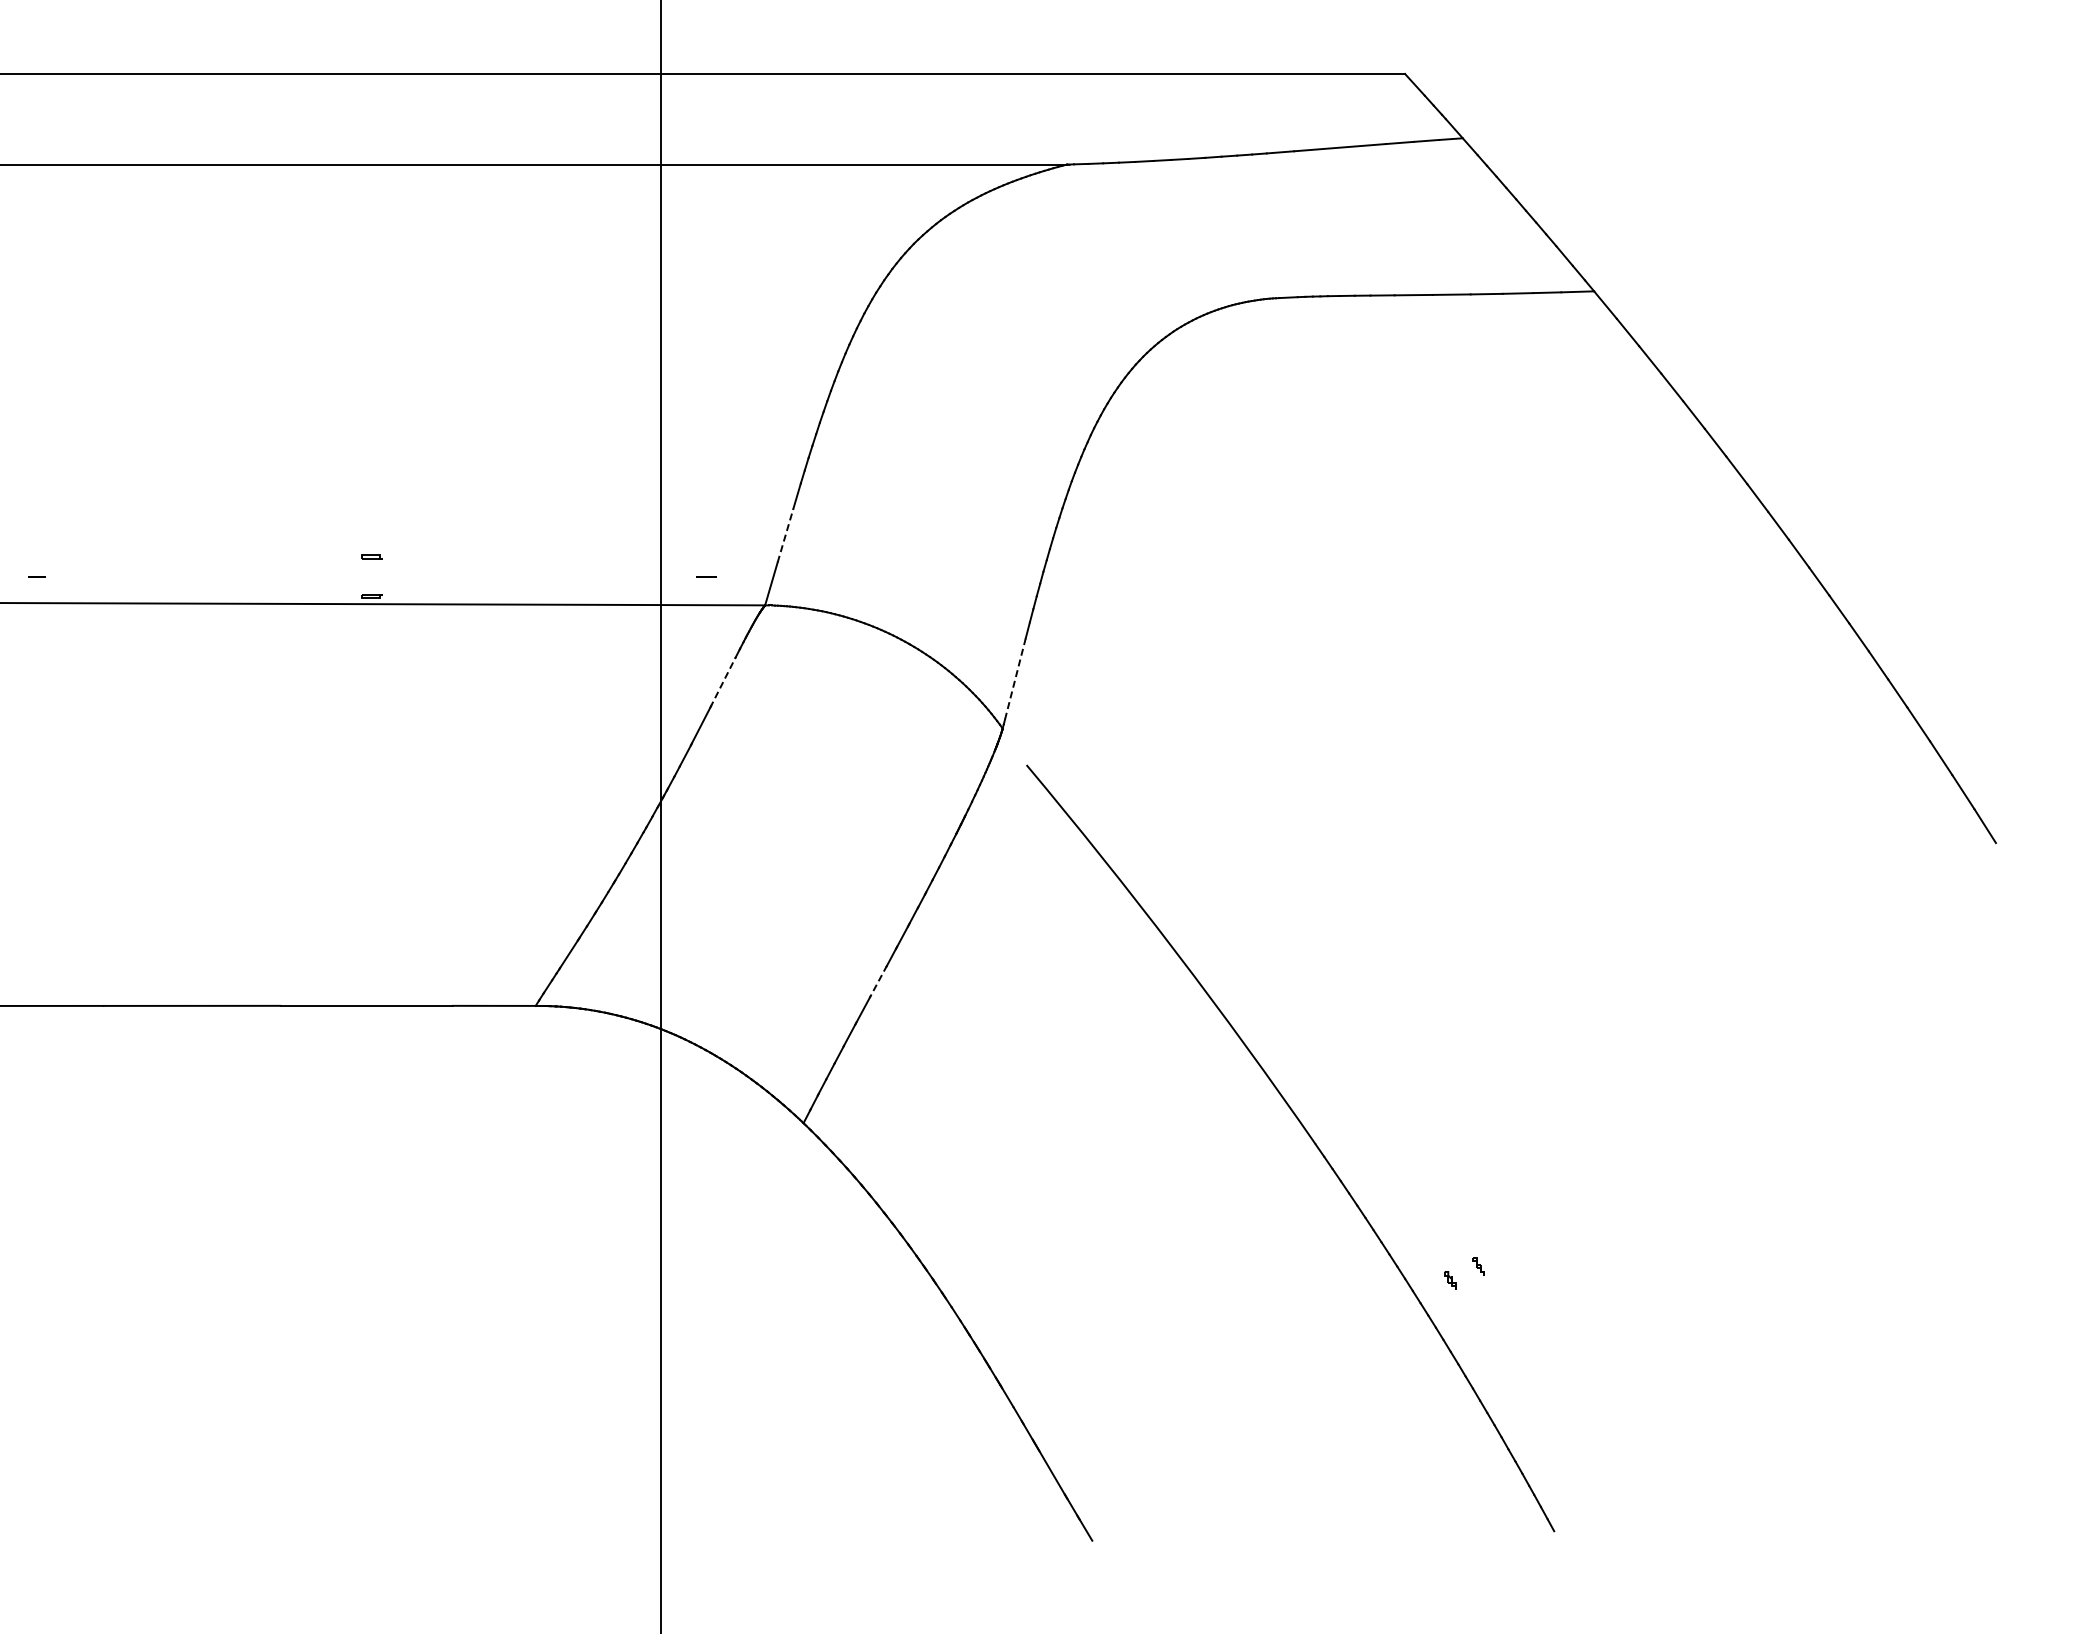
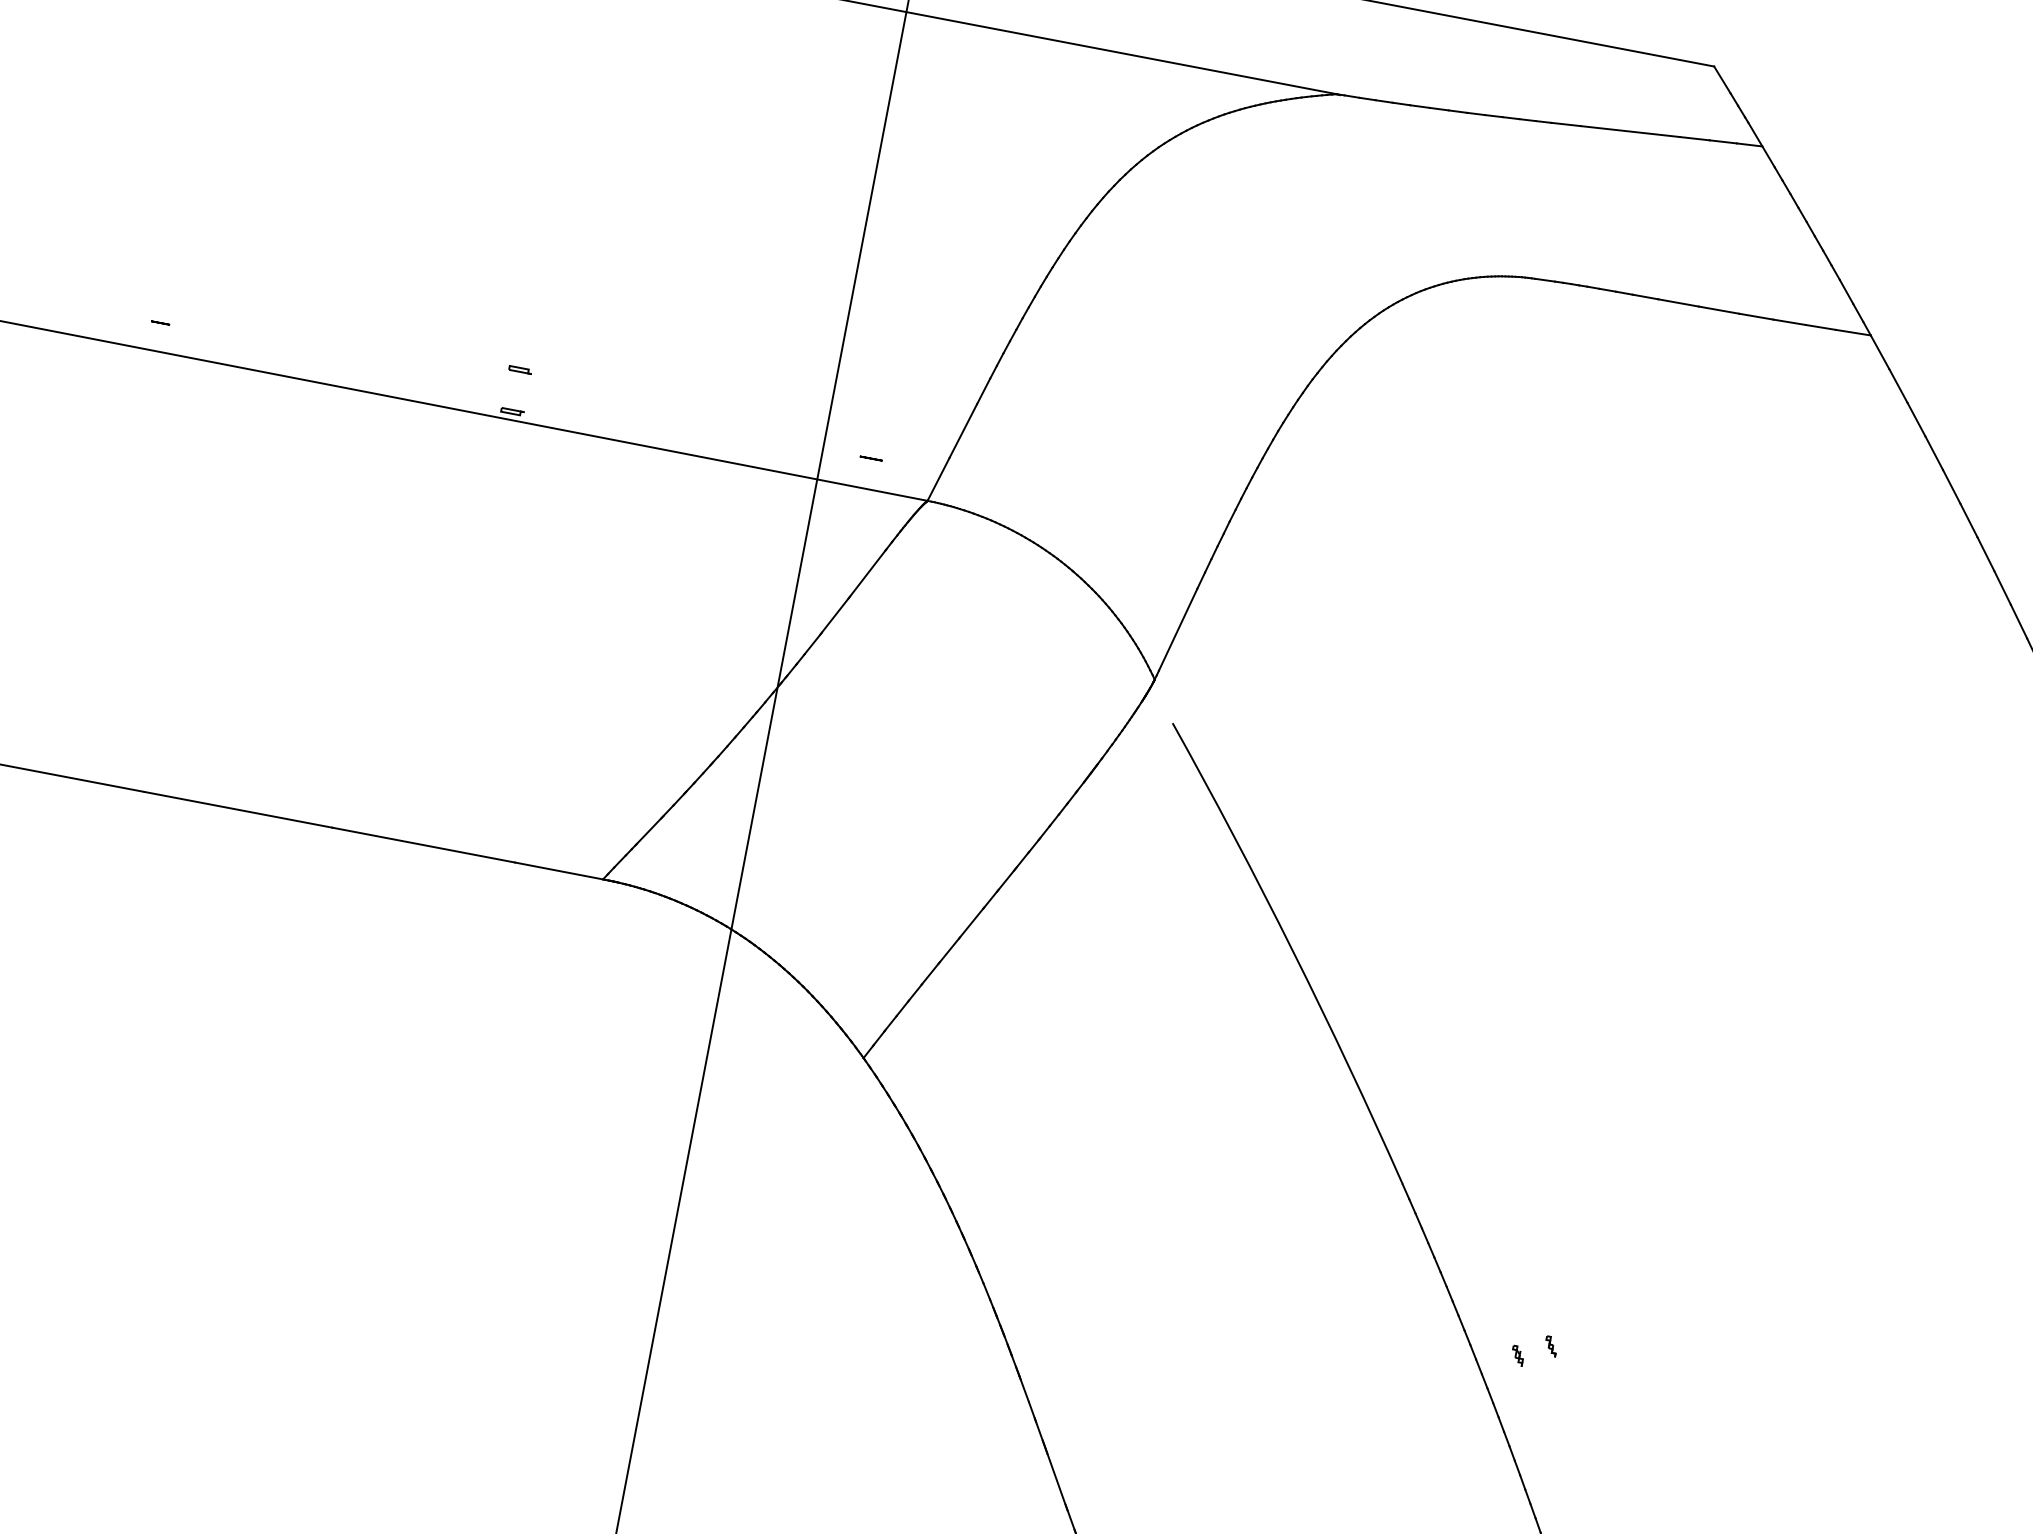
line: (785, 535) -> (963, 430), dashed -> solid
line: (1015, 679) -> (1178, 630), dashed -> solid
line: (723, 682) -> (867, 574), dashed -> solid
line: (878, 982) -> (971, 923), dashed -> solid

